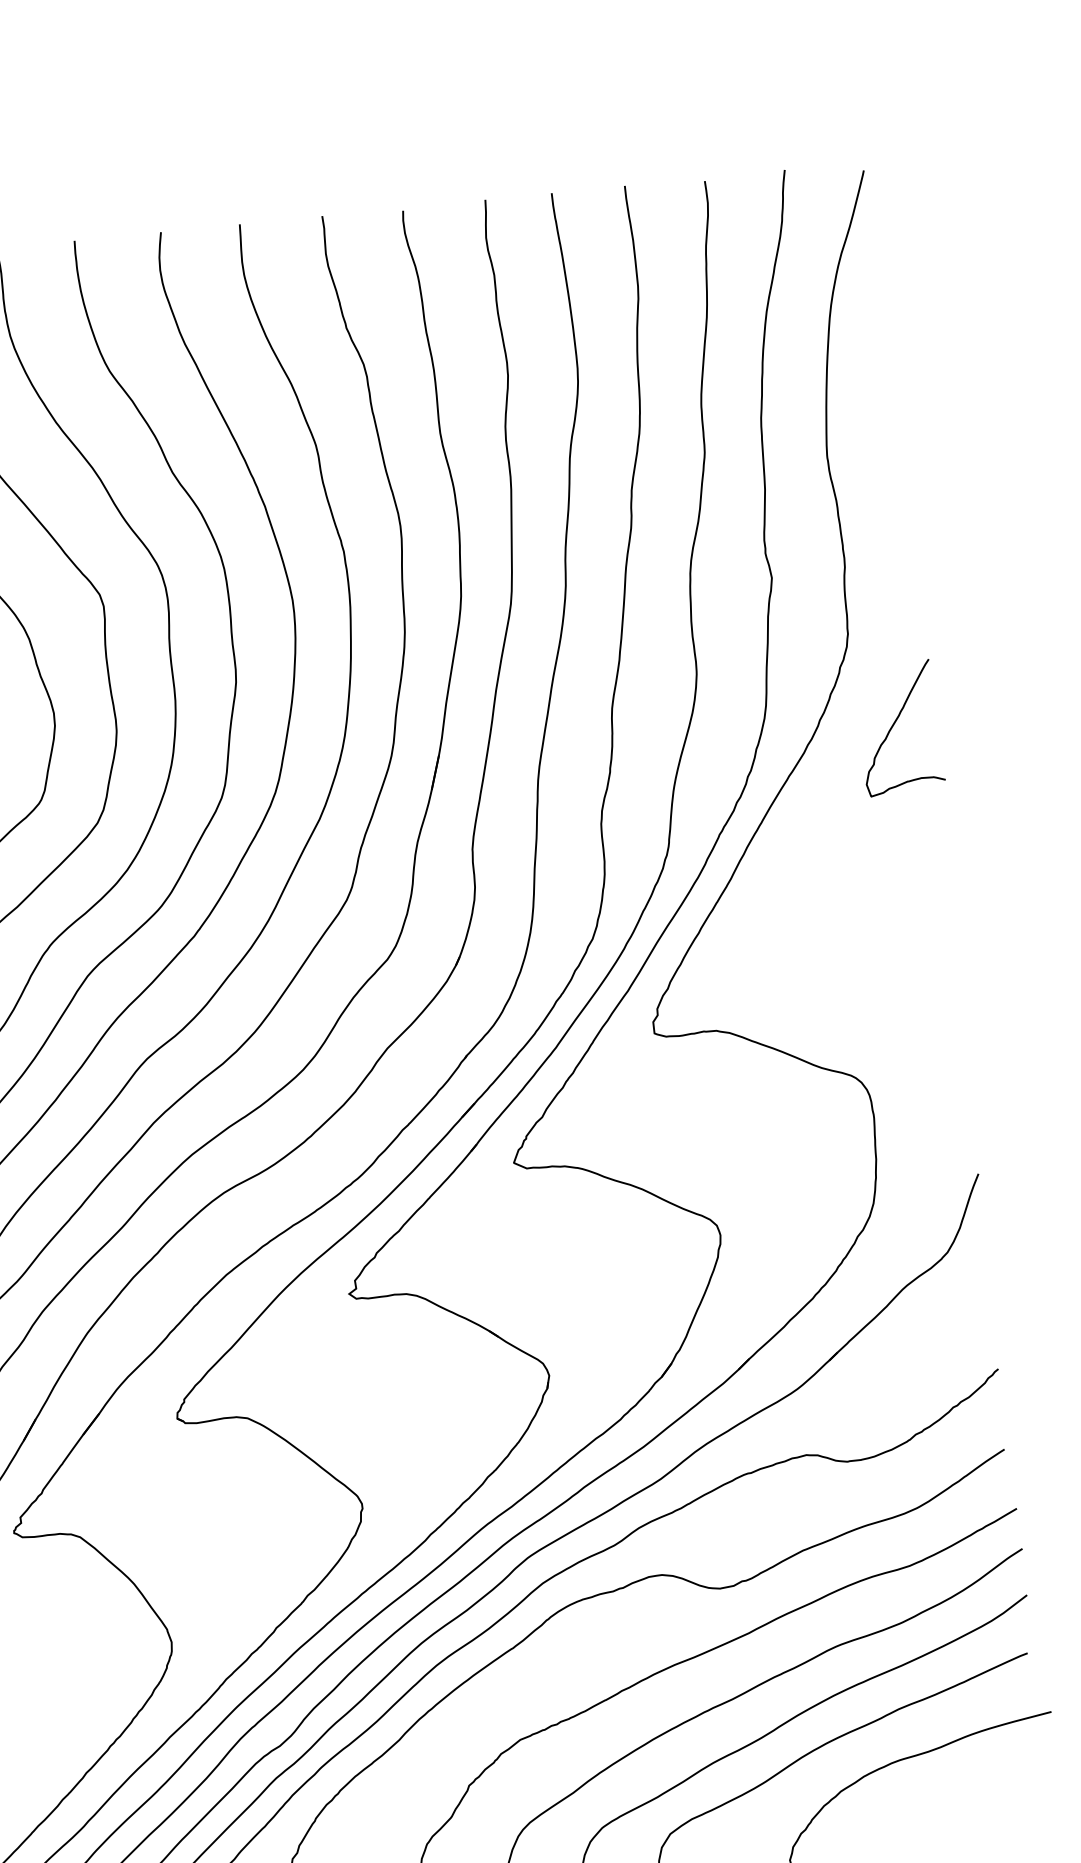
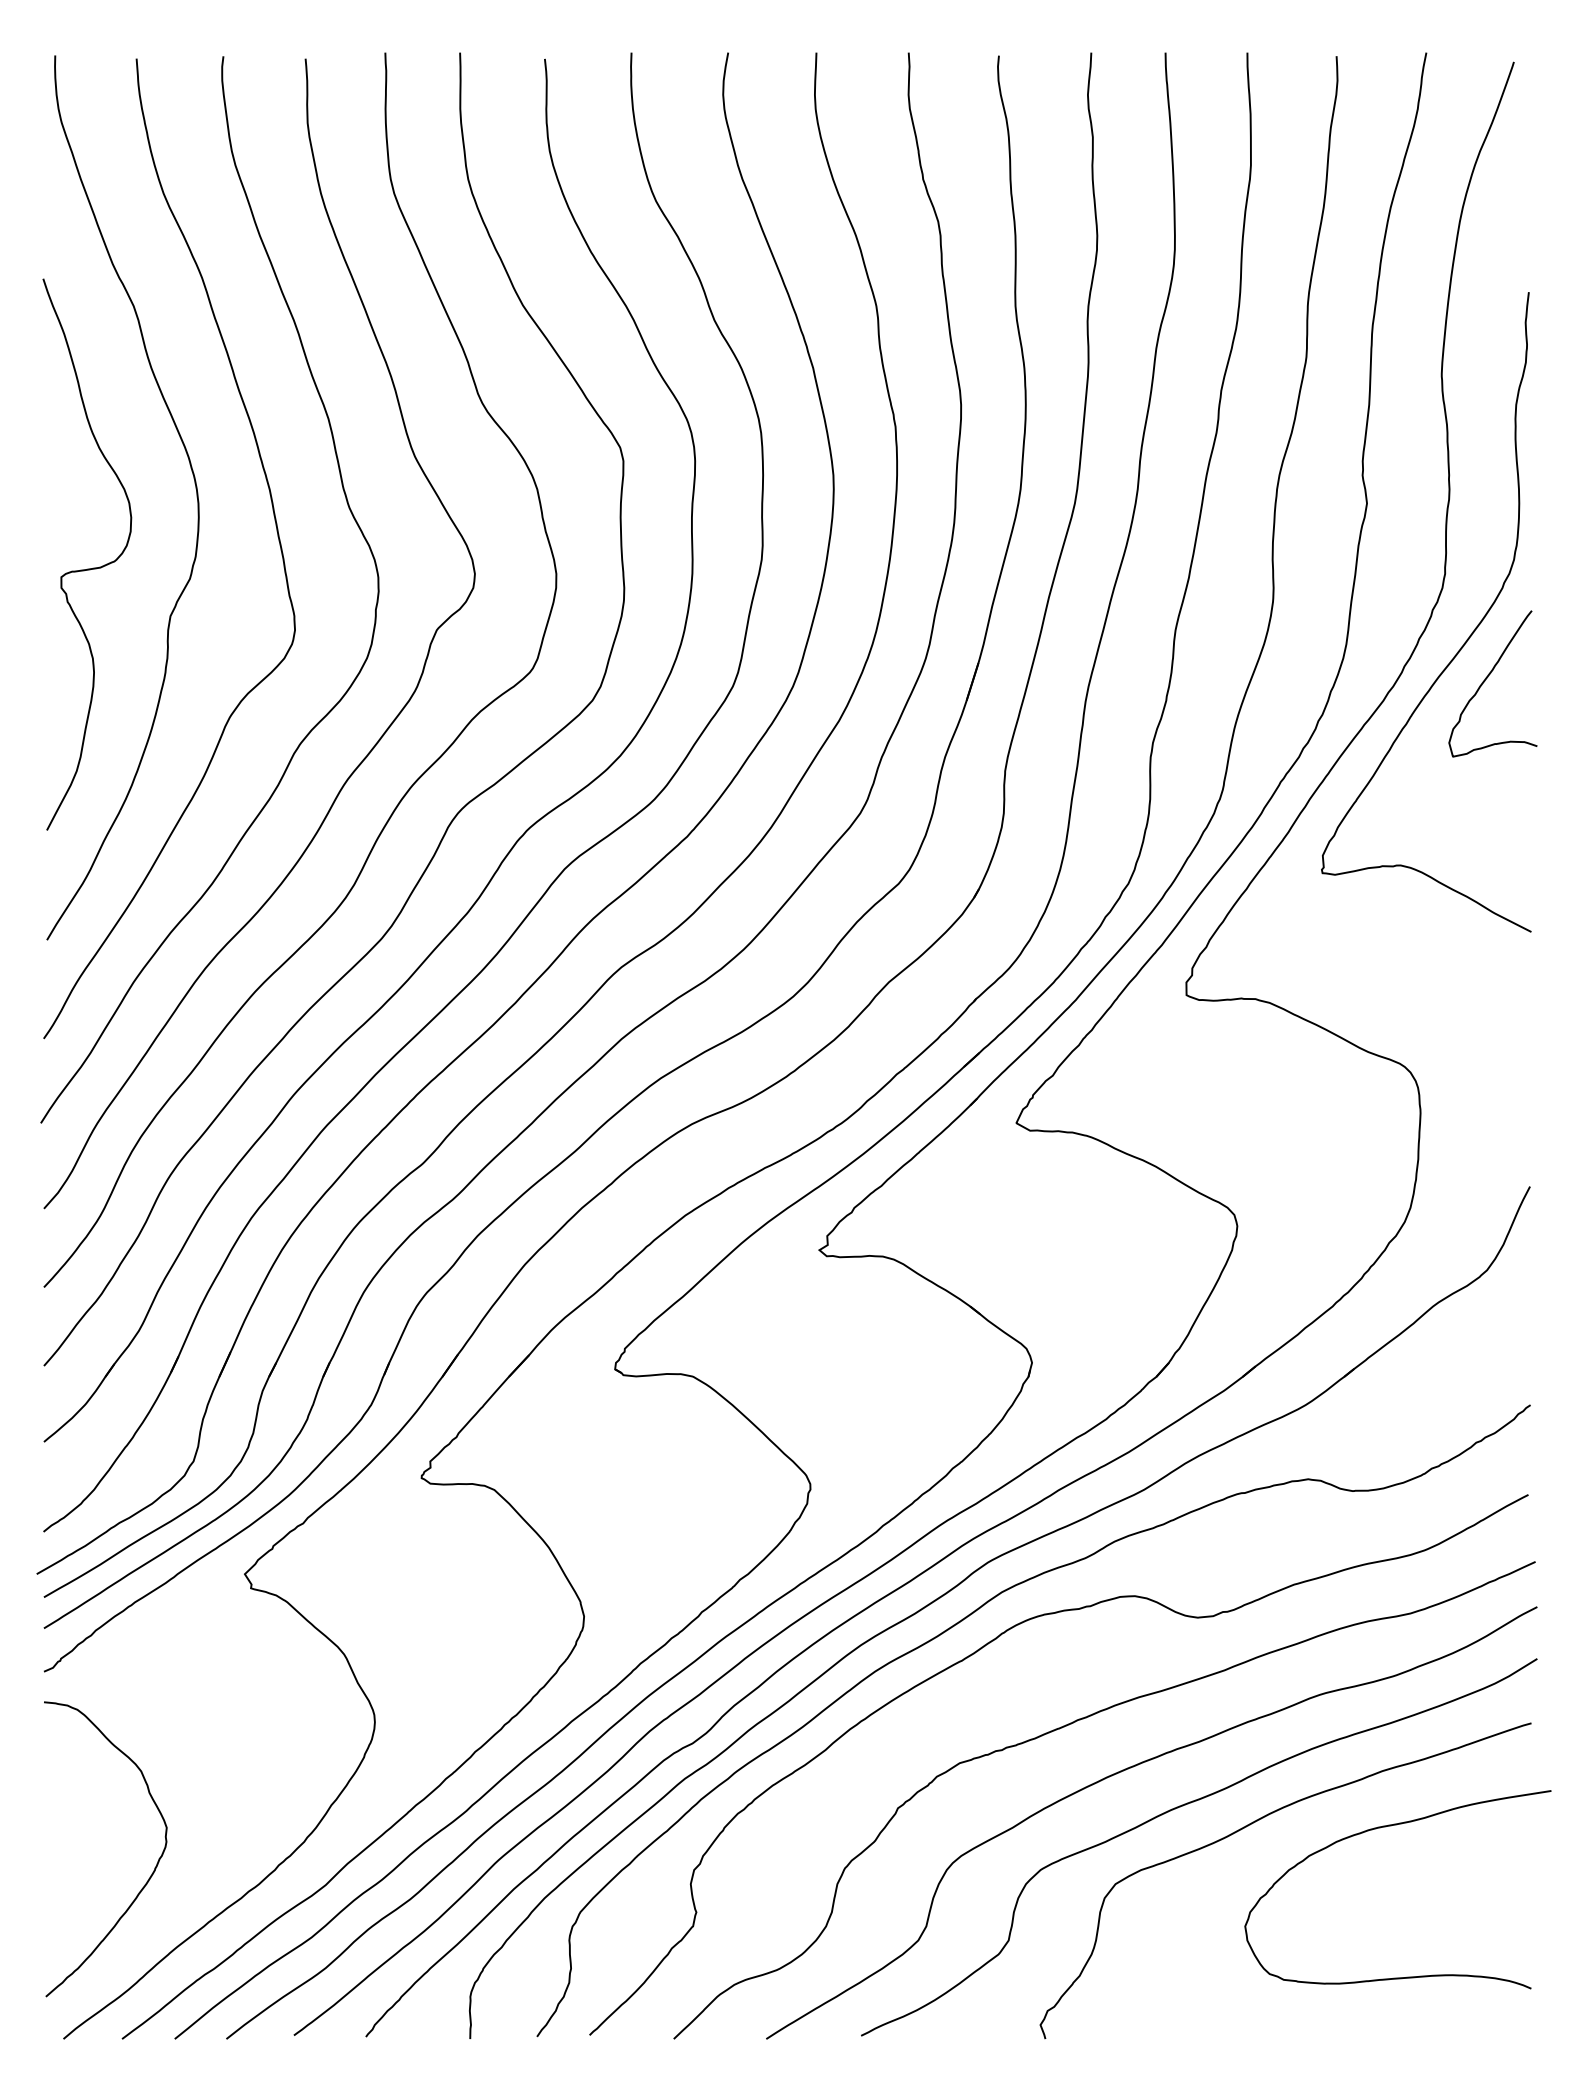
curve: (872, 690) -> (1466, 639), added

